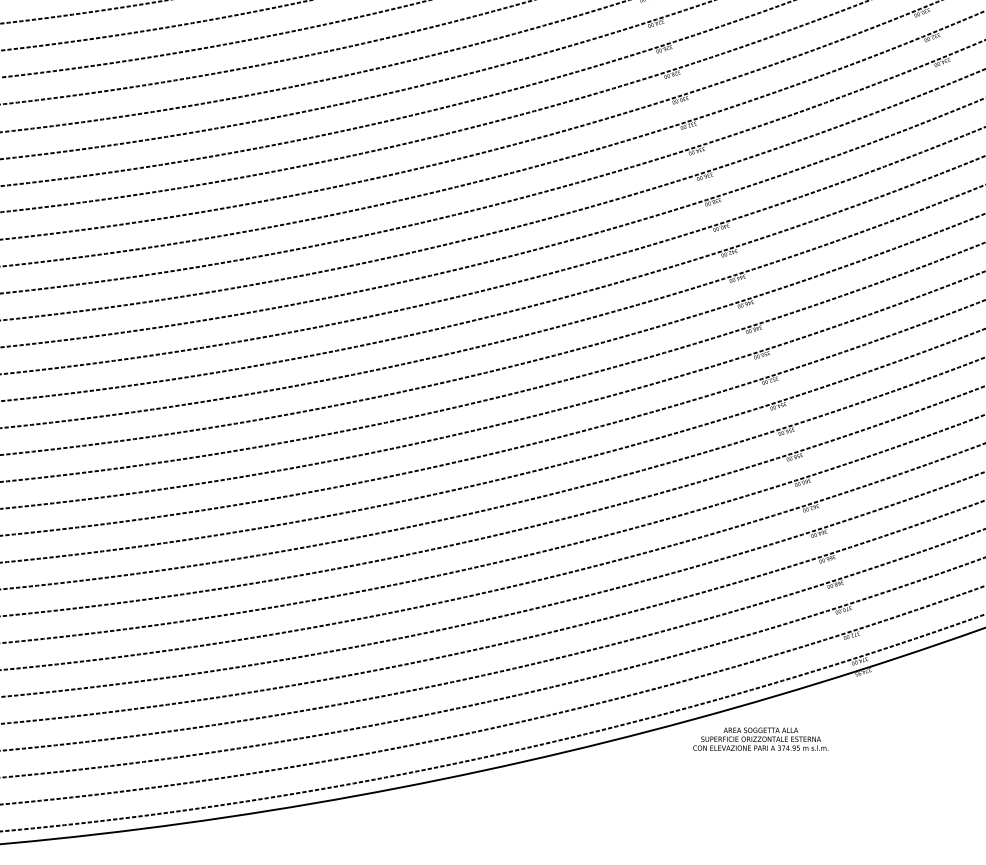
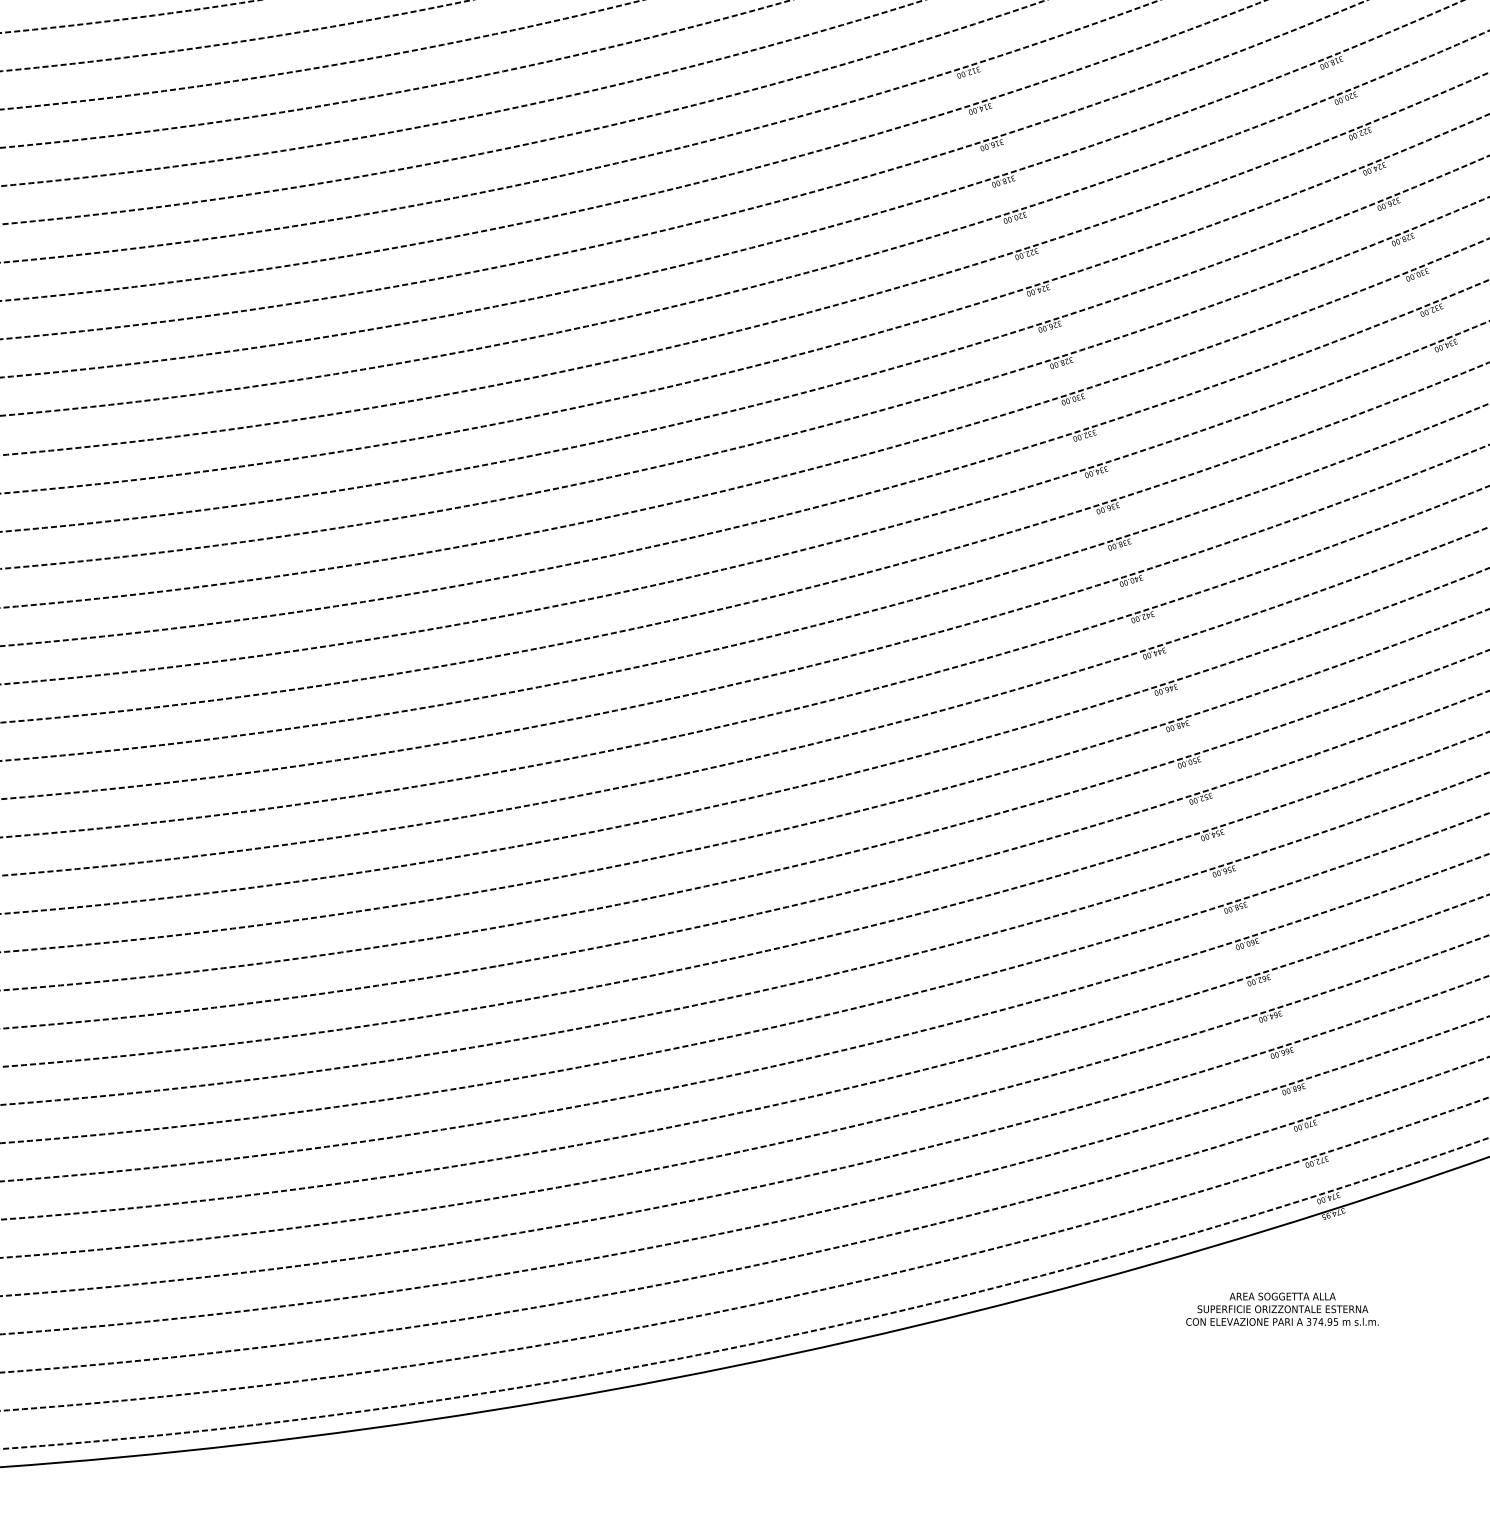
text: (760, 738) -> (1282, 1308), moved

